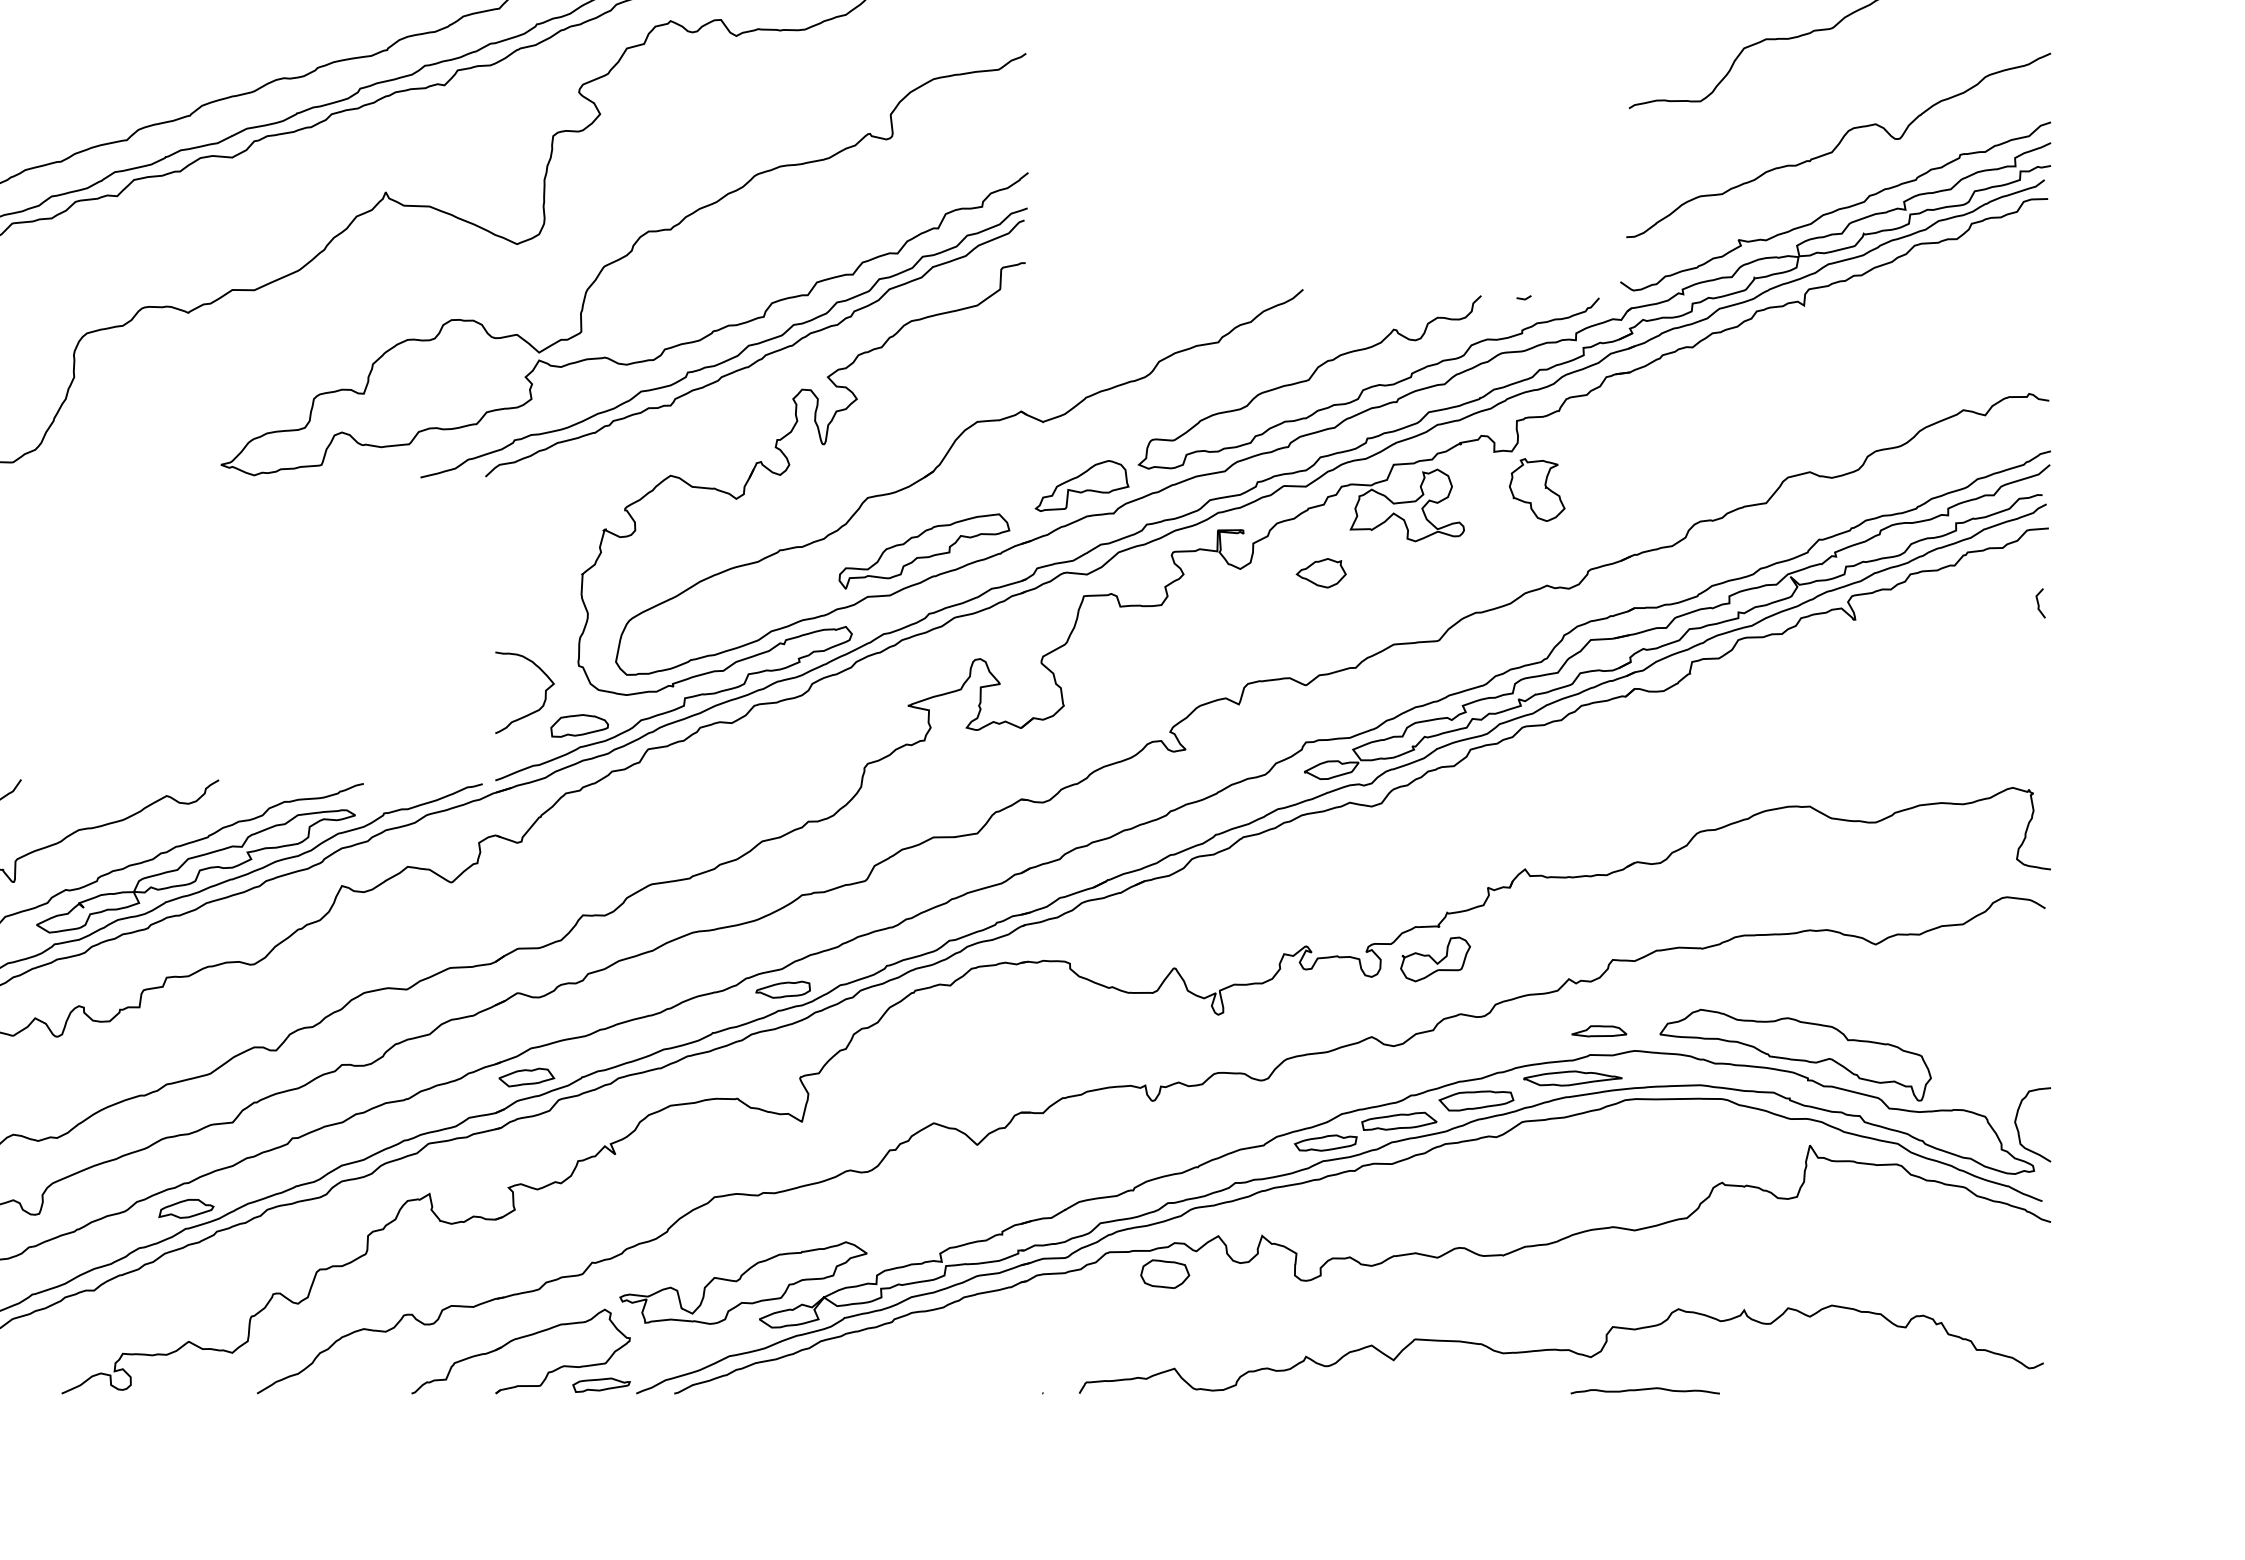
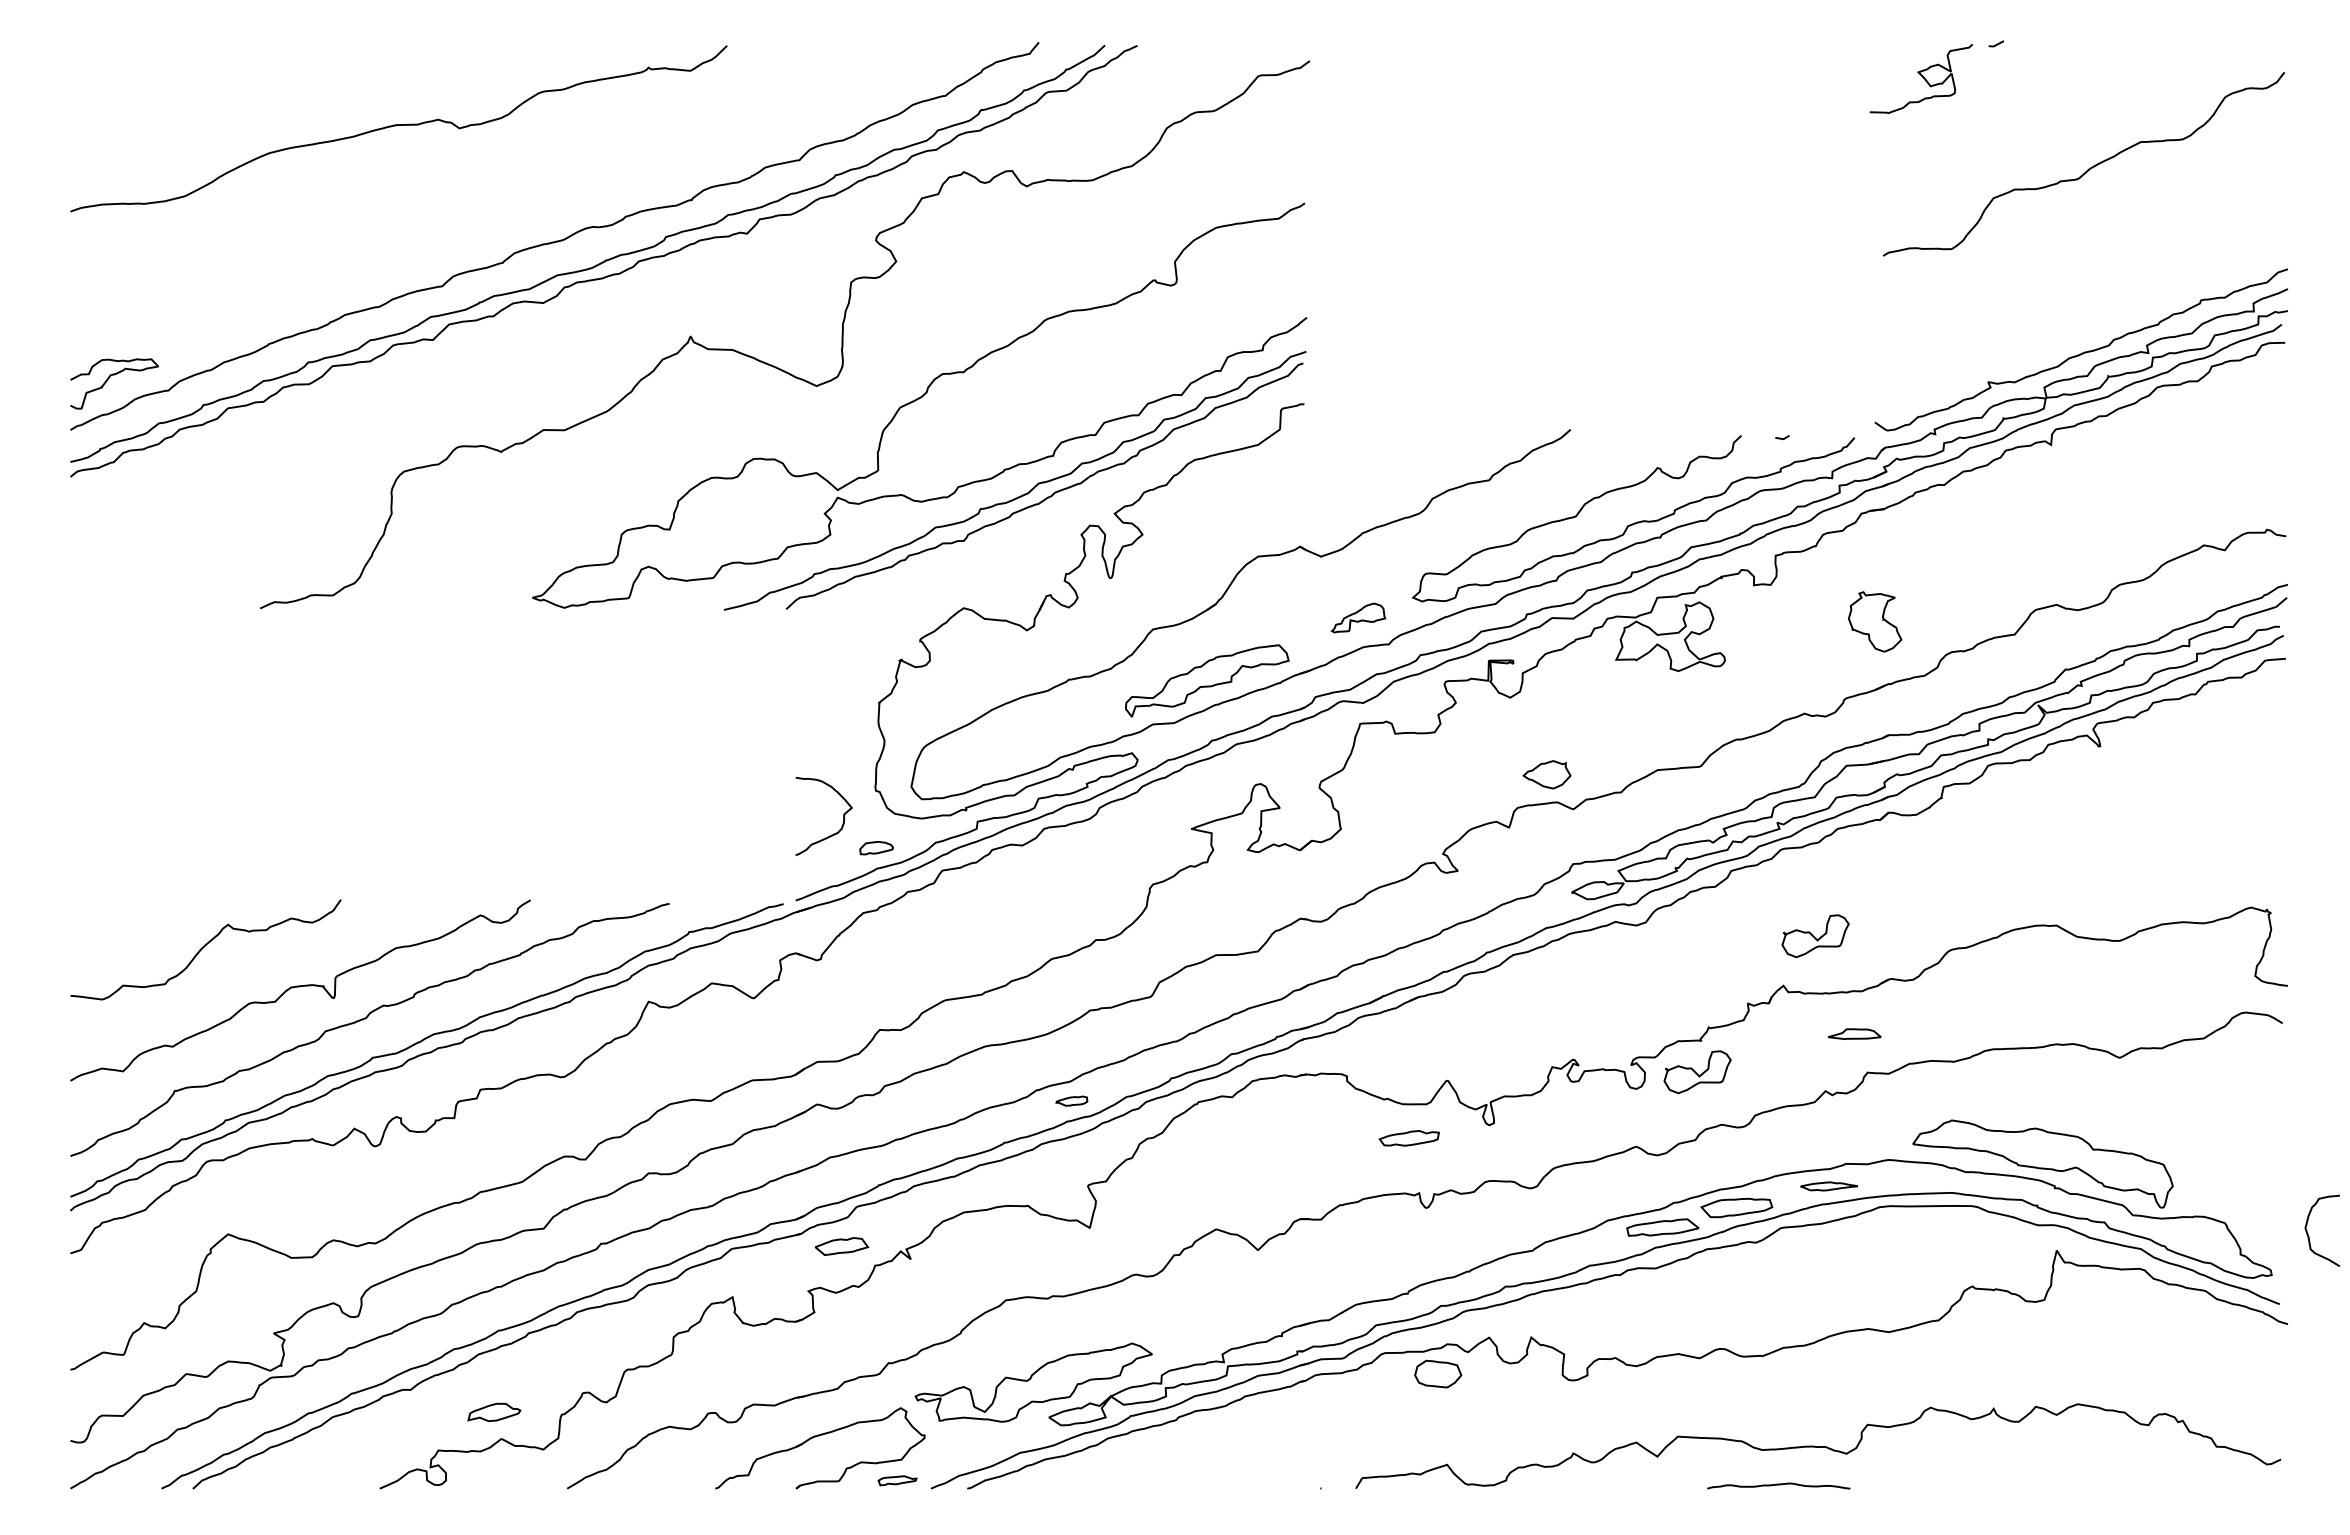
curve: (1838, 145) -> (2084, 291), removed
part: (1082, 485) -> (1358, 617), size x0.6
part: (1537, 489) -> (1875, 621), moved
part: (1320, 572) -> (1546, 774), moved
line: (2039, 603) -> (2276, 730), removed
part: (579, 725) -> (876, 847), size x0.6
part: (1558, 817) -> (1815, 936), added
part: (195, 871) -> (508, 987), removed
part: (782, 988) -> (1071, 1100), size x0.6
part: (1599, 1030) -> (1854, 1033), moved
part: (526, 1077) -> (841, 1246), moved
part: (1572, 1078) -> (1828, 1186), size x0.6
curve: (2018, 1127) -> (2308, 1233), moved
part: (1324, 1143) -> (1408, 1138), moved
part: (186, 1207) -> (494, 1411), moved
part: (601, 1385) -> (897, 1480), size x0.7
curve: (1645, 1390) -> (1778, 1485), moved

